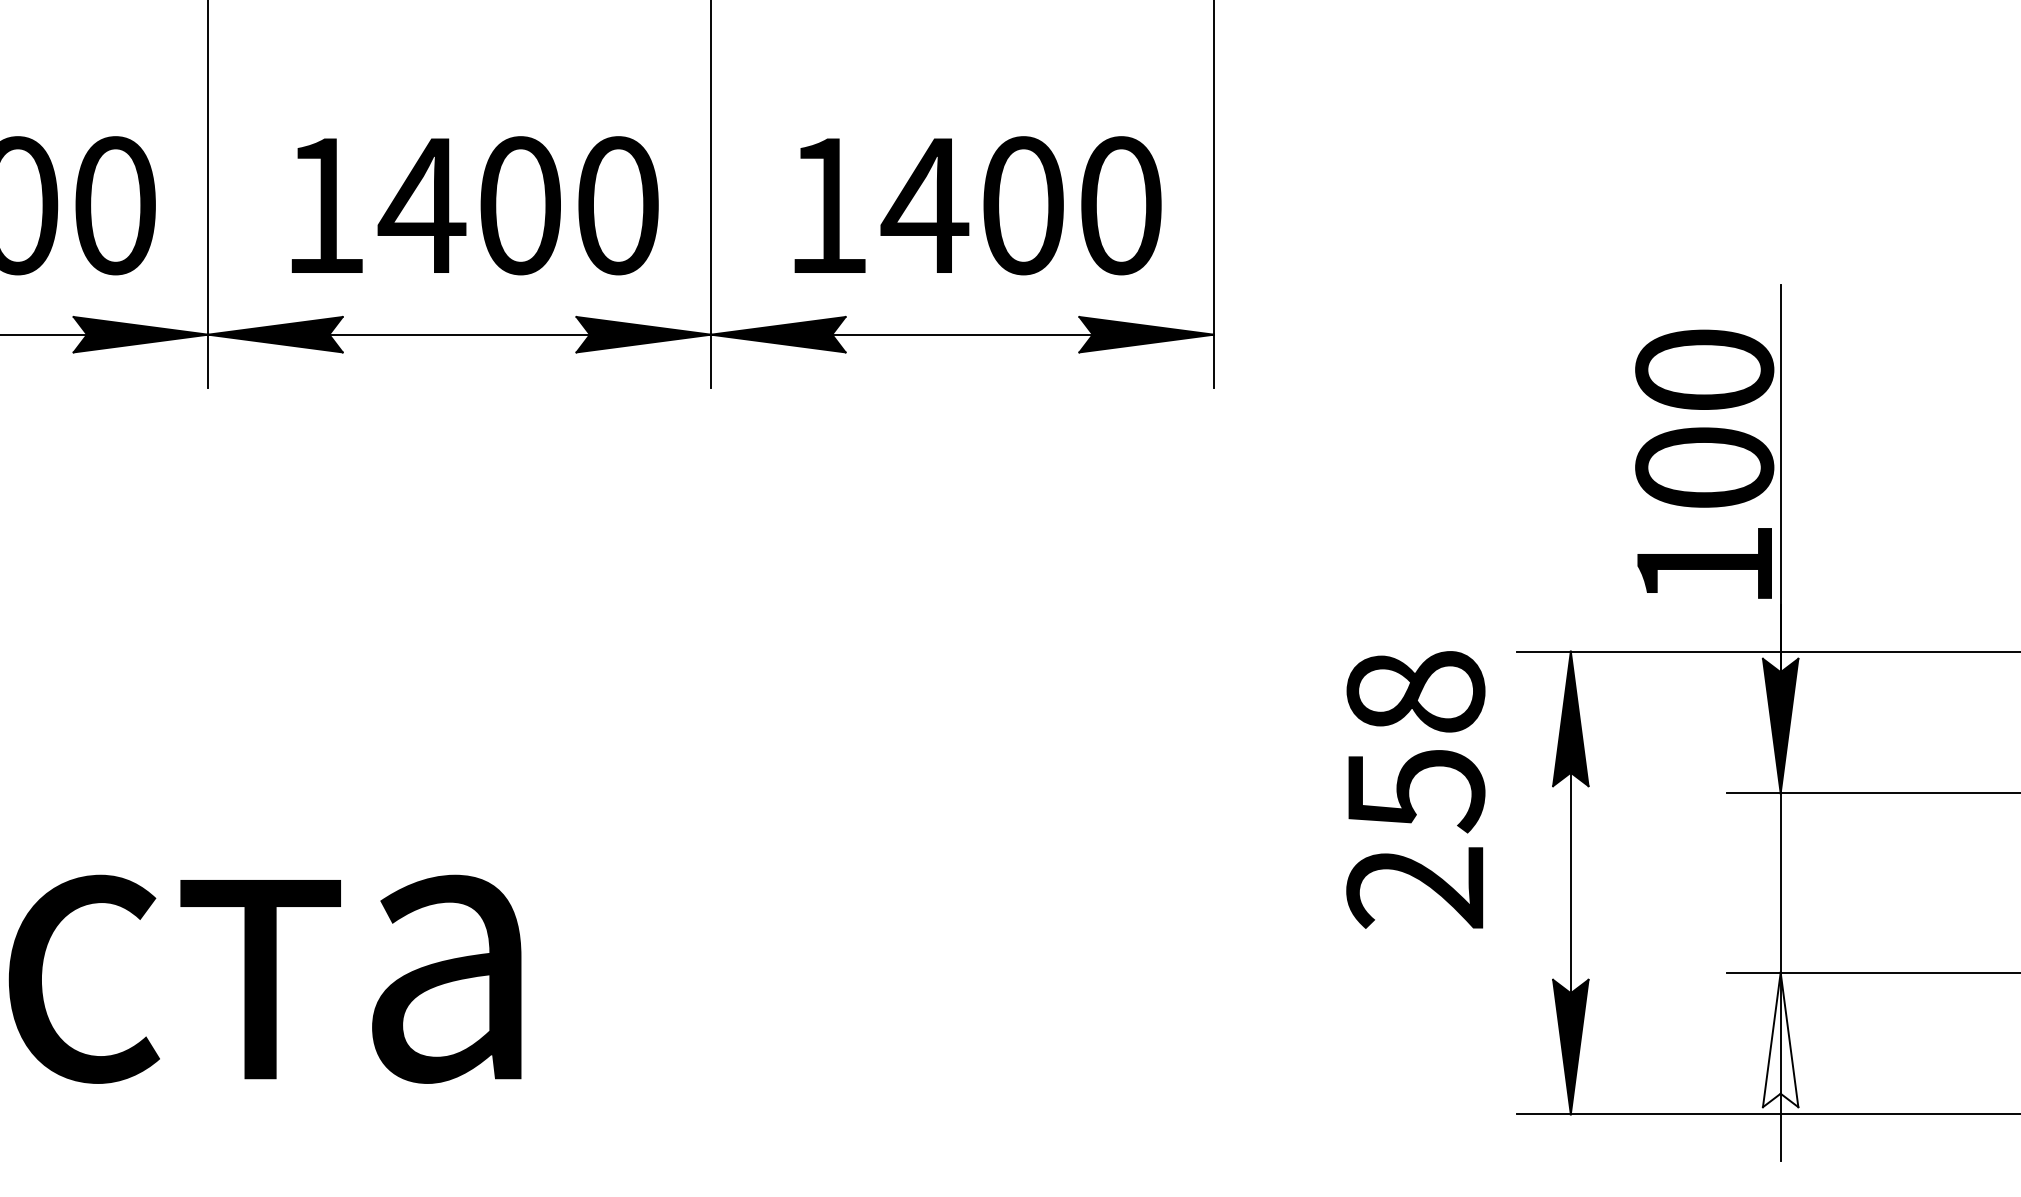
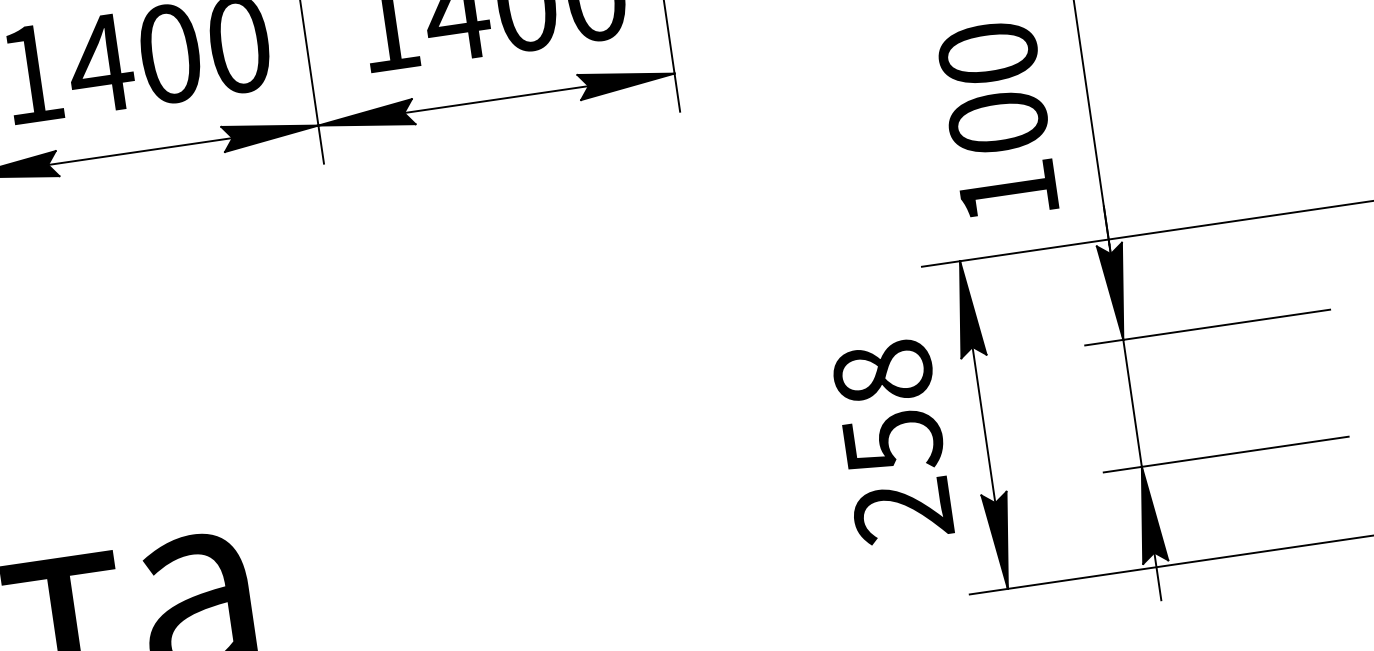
text: (1704, 463) -> (997, 119), moved
text: (1415, 789) -> (892, 441), moved
fill: (1780, 1039) -> (1148, 514), added

